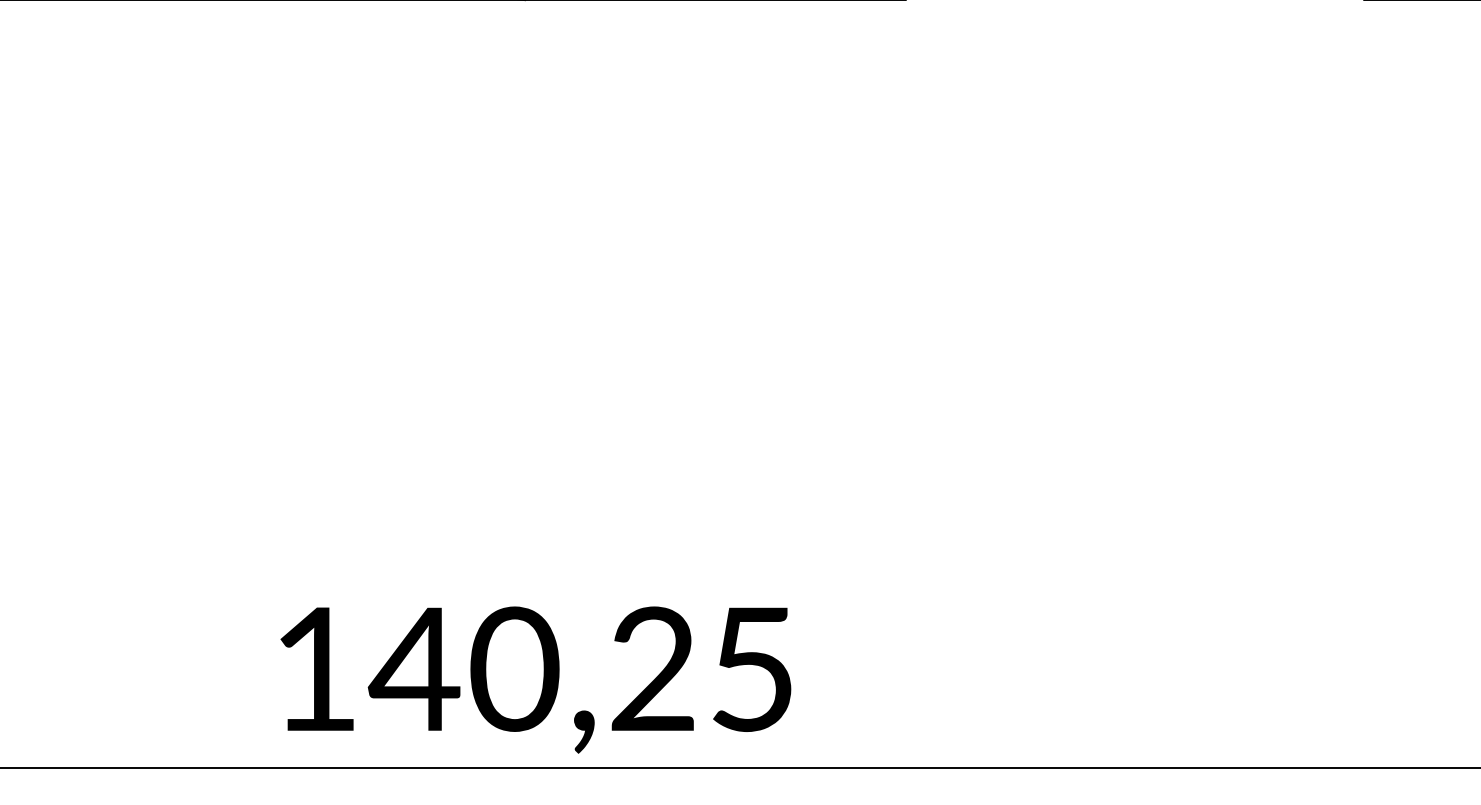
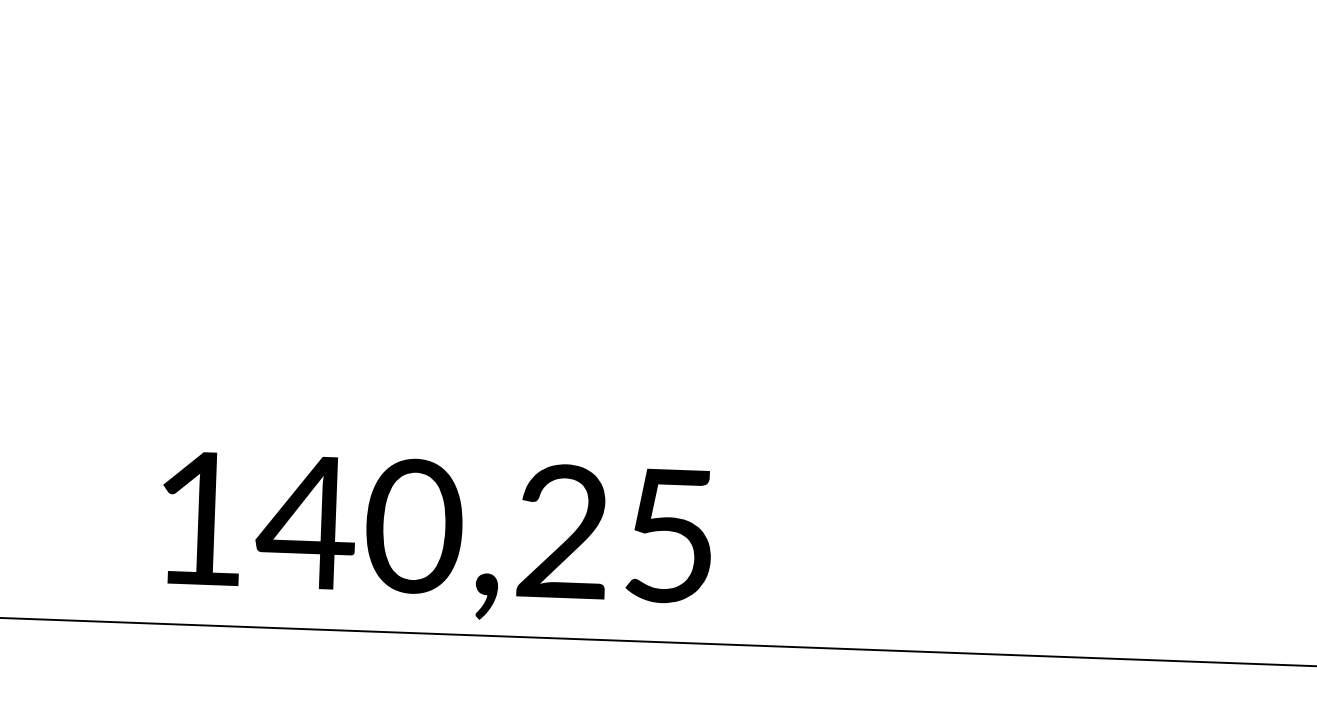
text: (535, 679) -> (436, 538), moved

